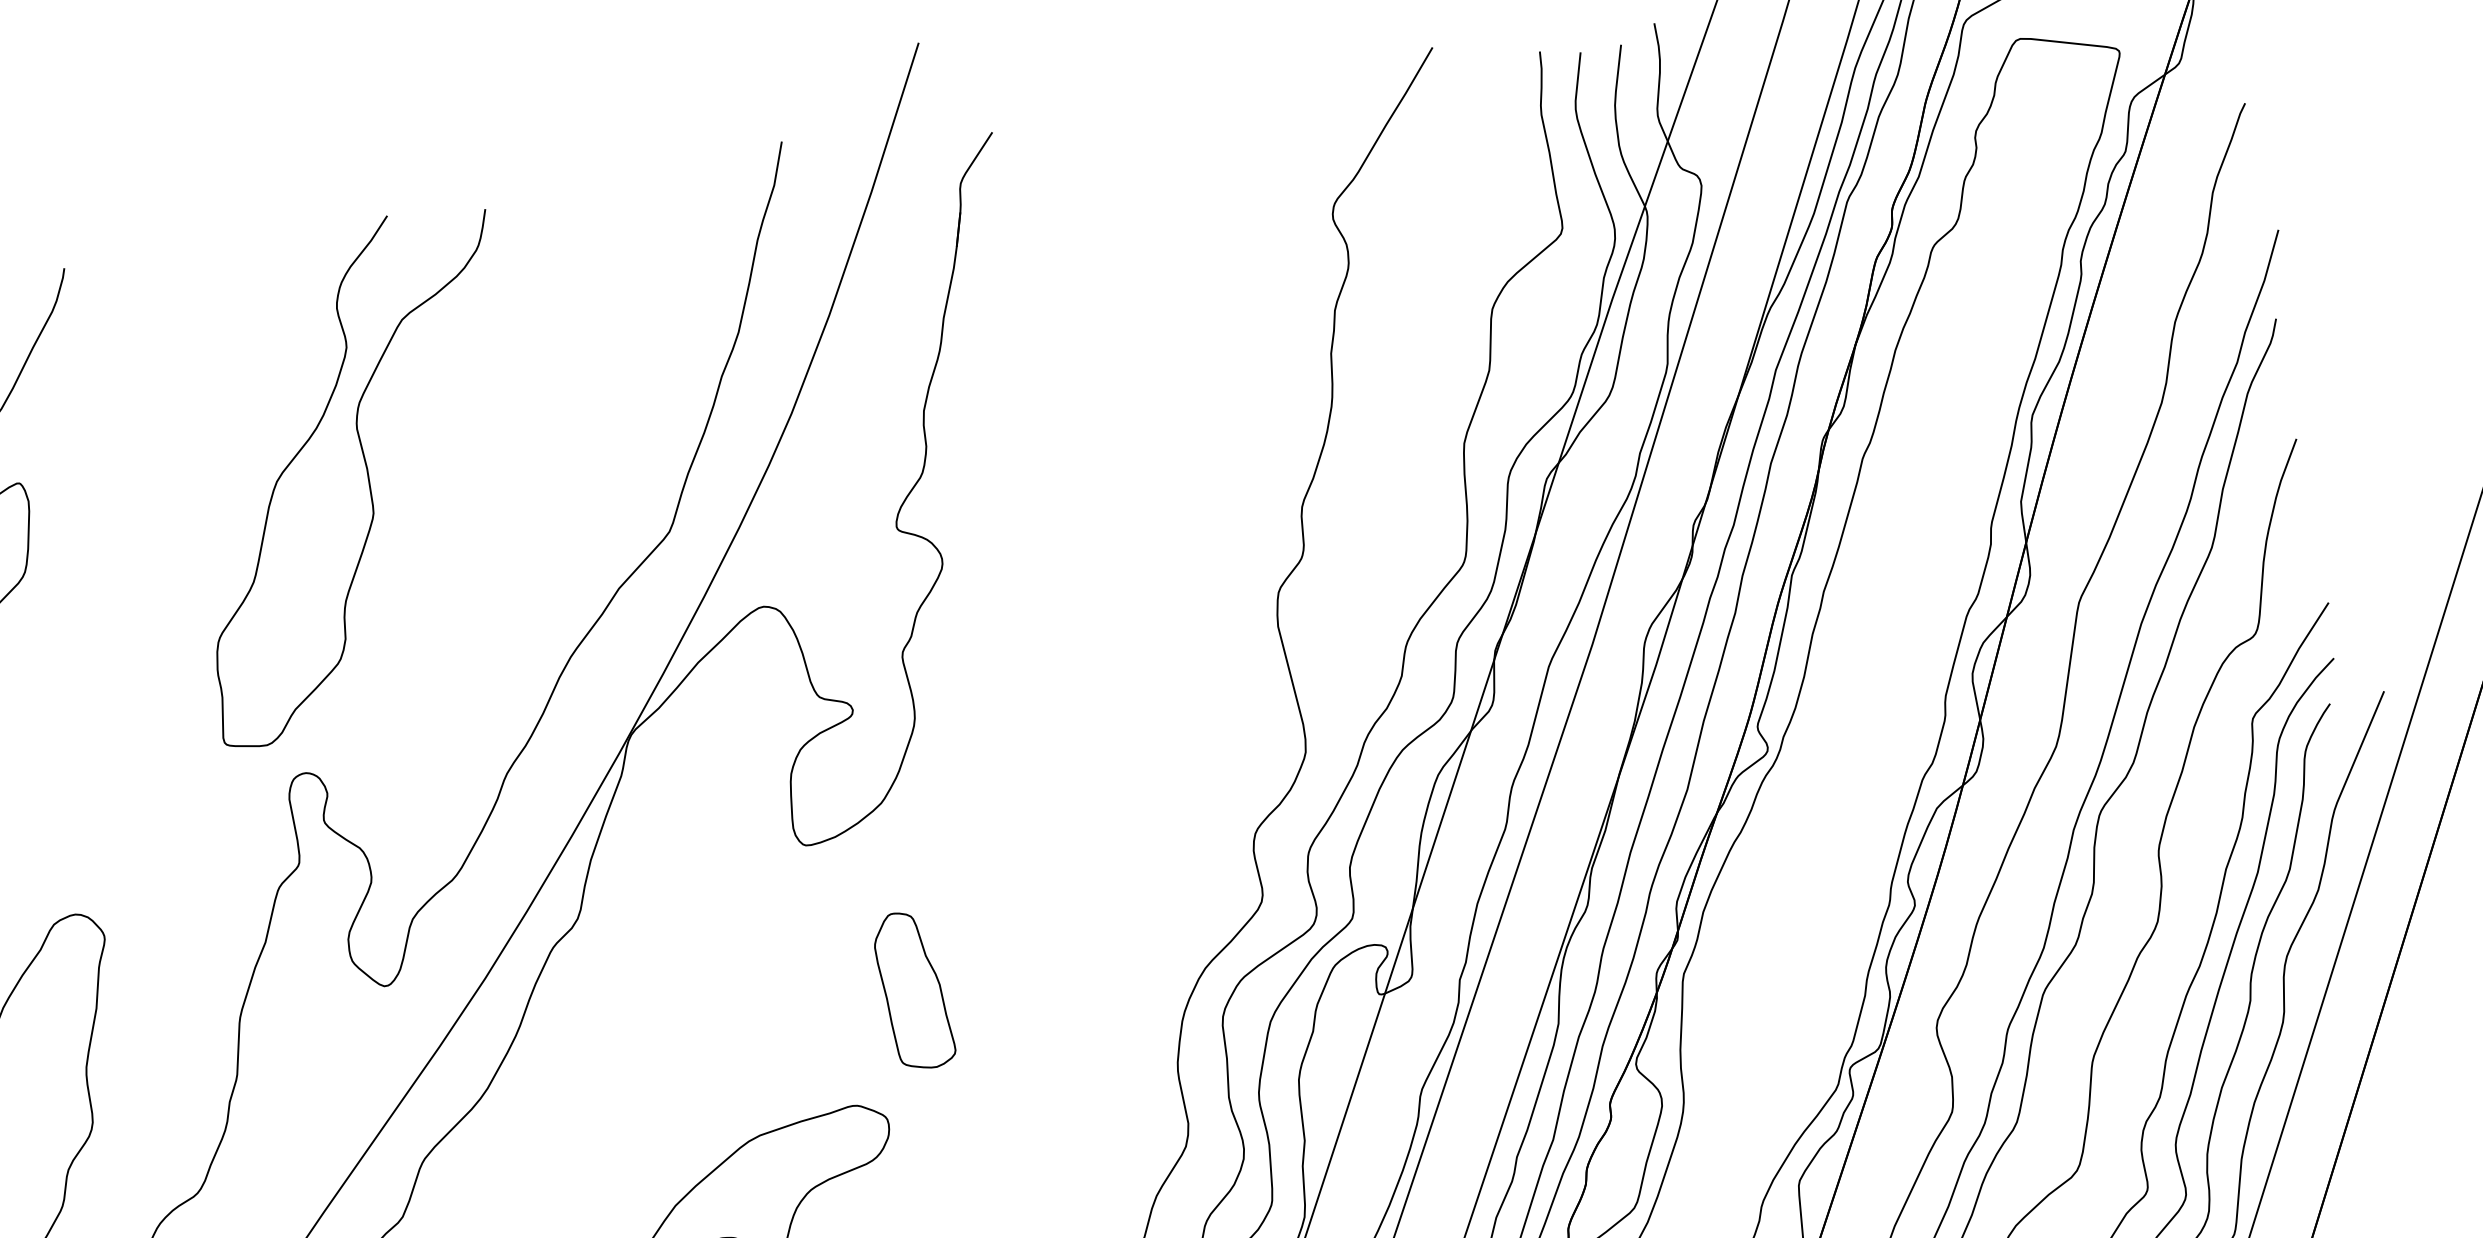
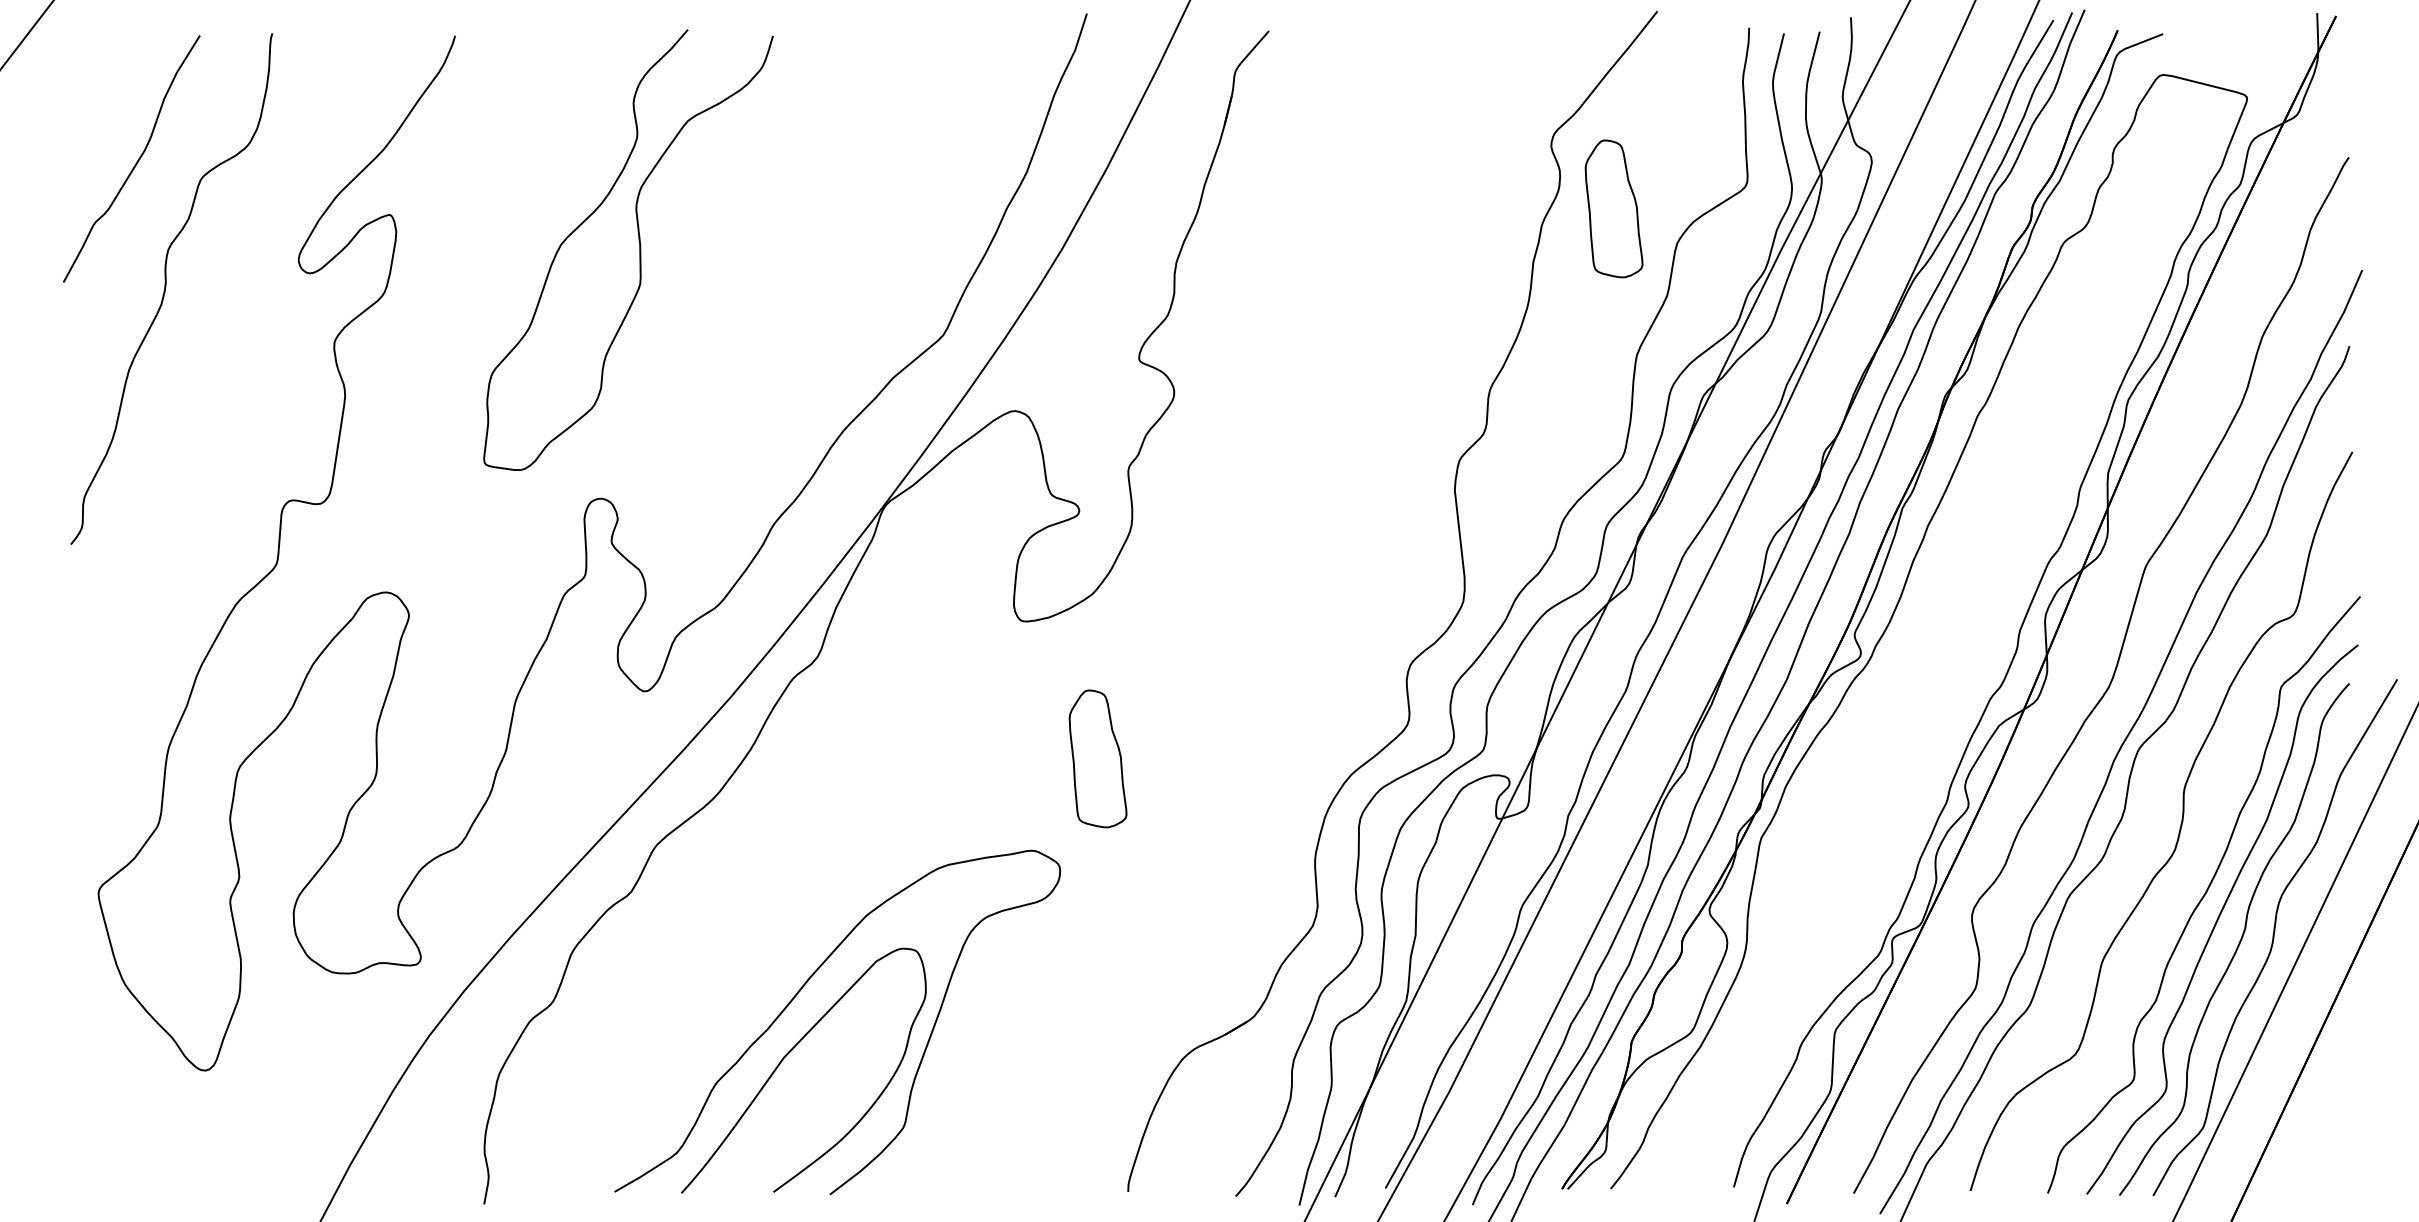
part: (1414, 279) -> (1613, 208), added
curve: (367, 474) -> (639, 249), moved

